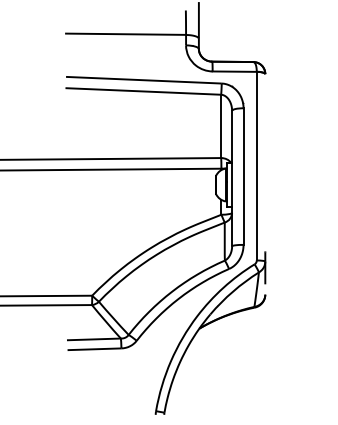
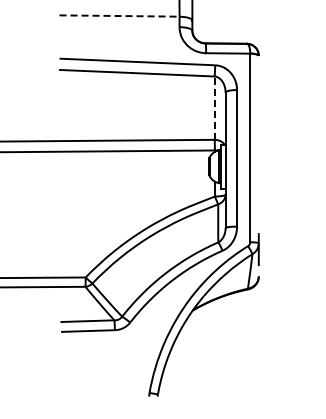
line: (126, 34) -> (119, 16), solid -> dashed
line: (221, 126) -> (214, 108), solid -> dashed

